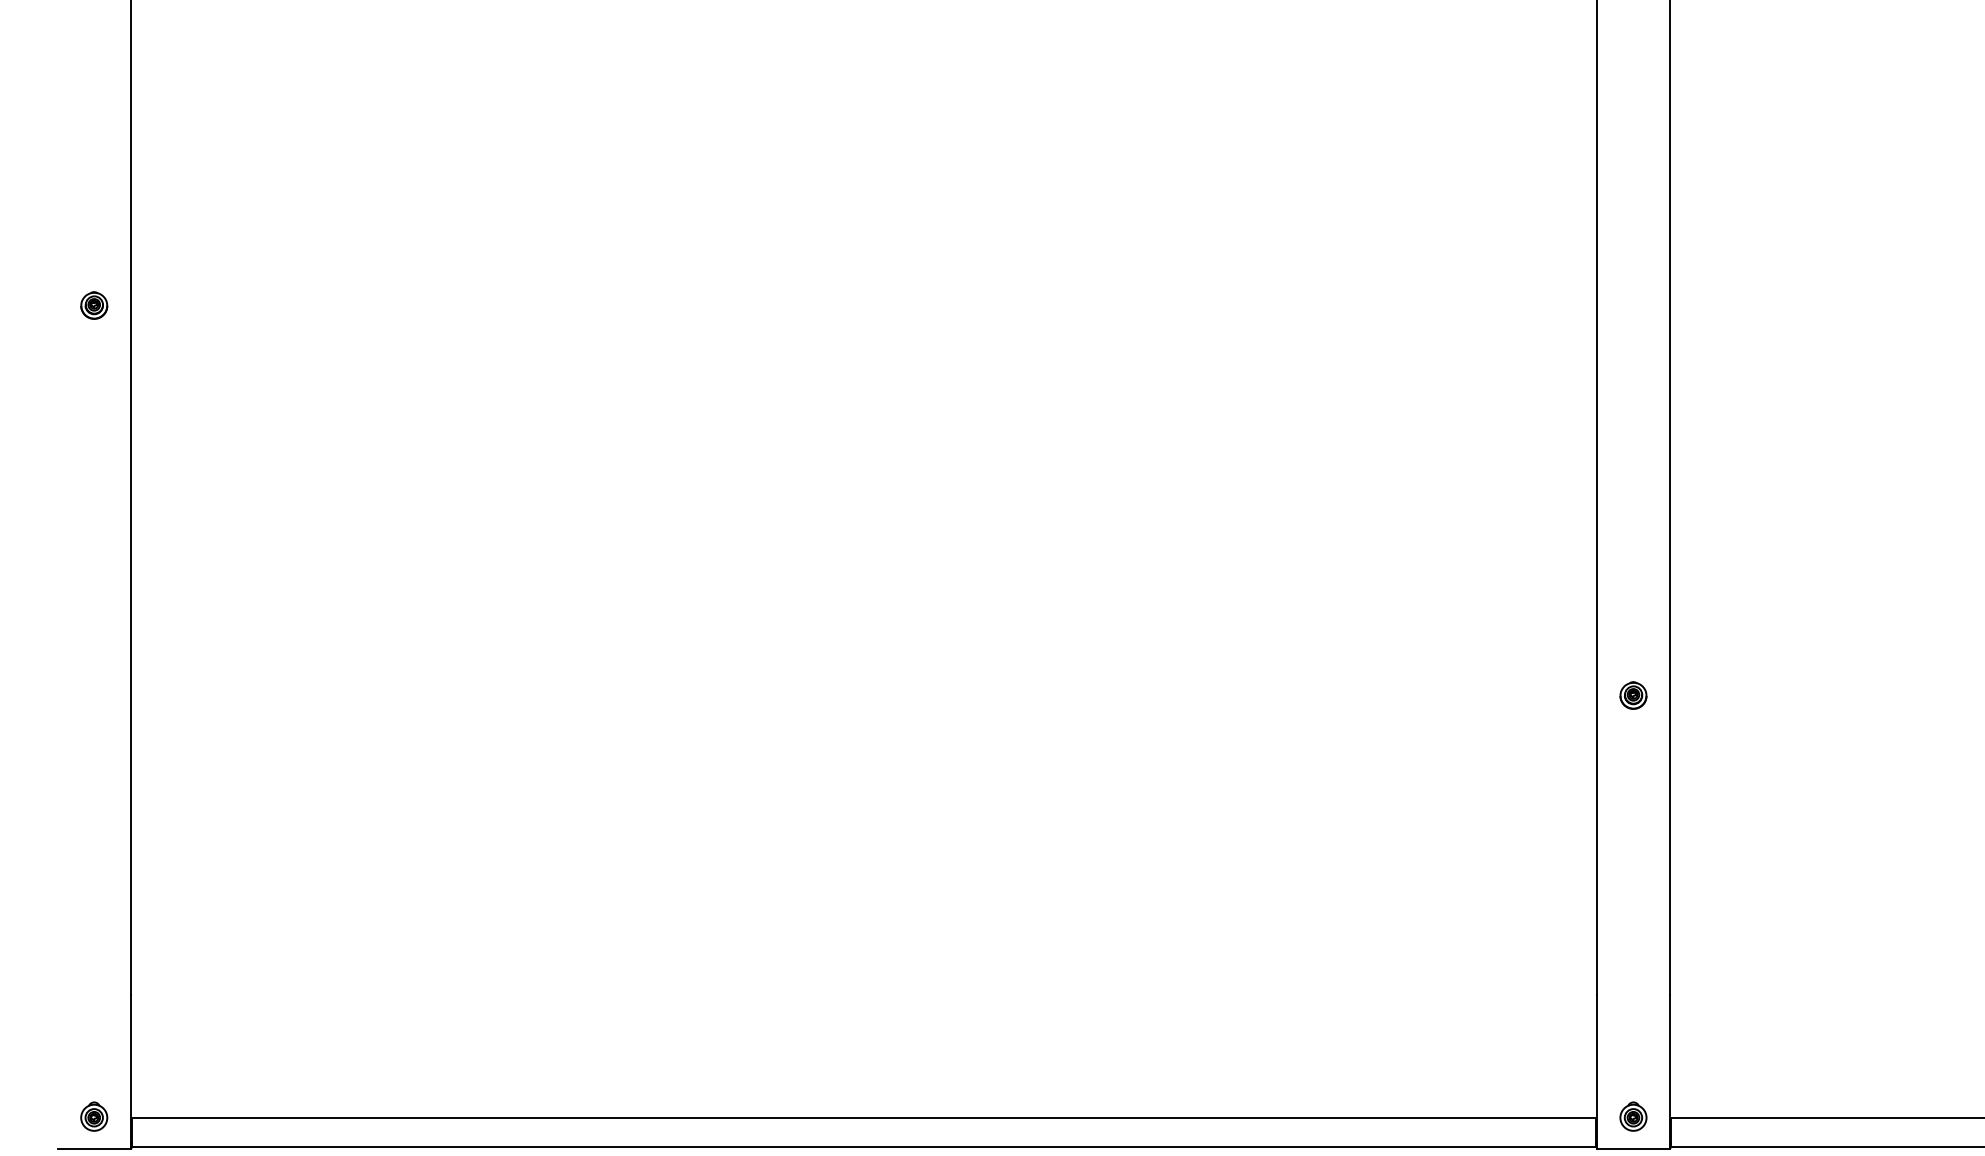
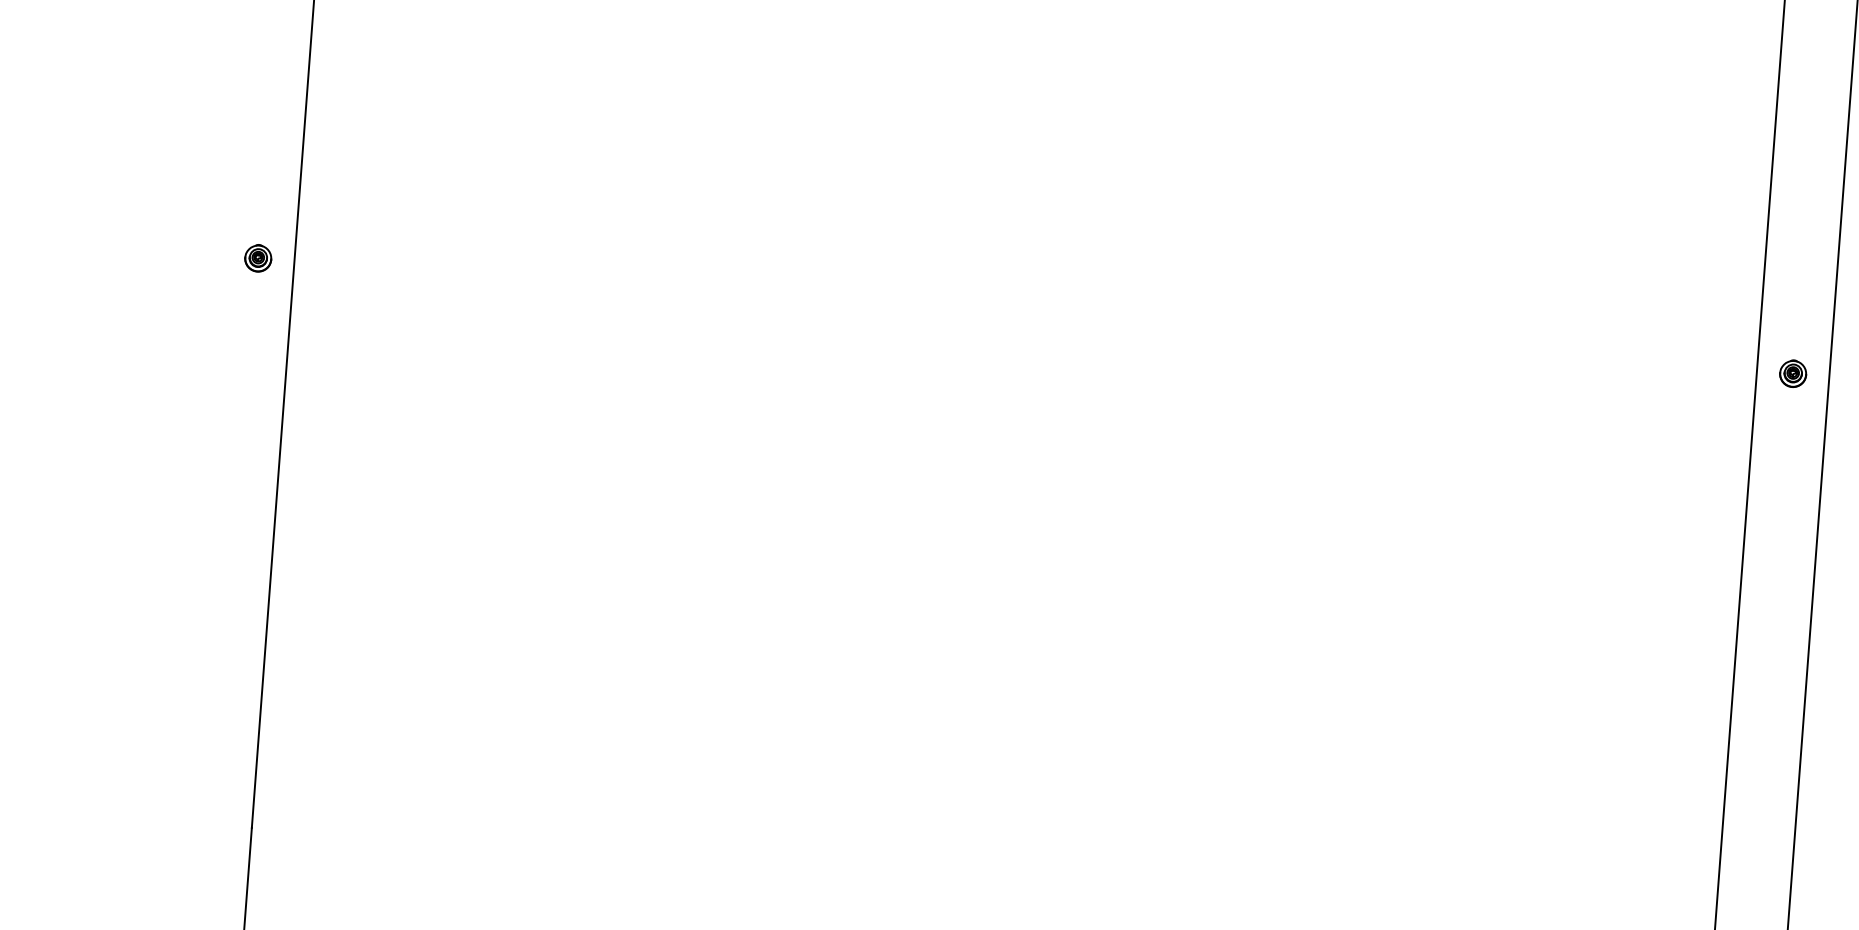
part: (94, 305) -> (258, 258), moved
part: (1633, 695) -> (1793, 373), moved

